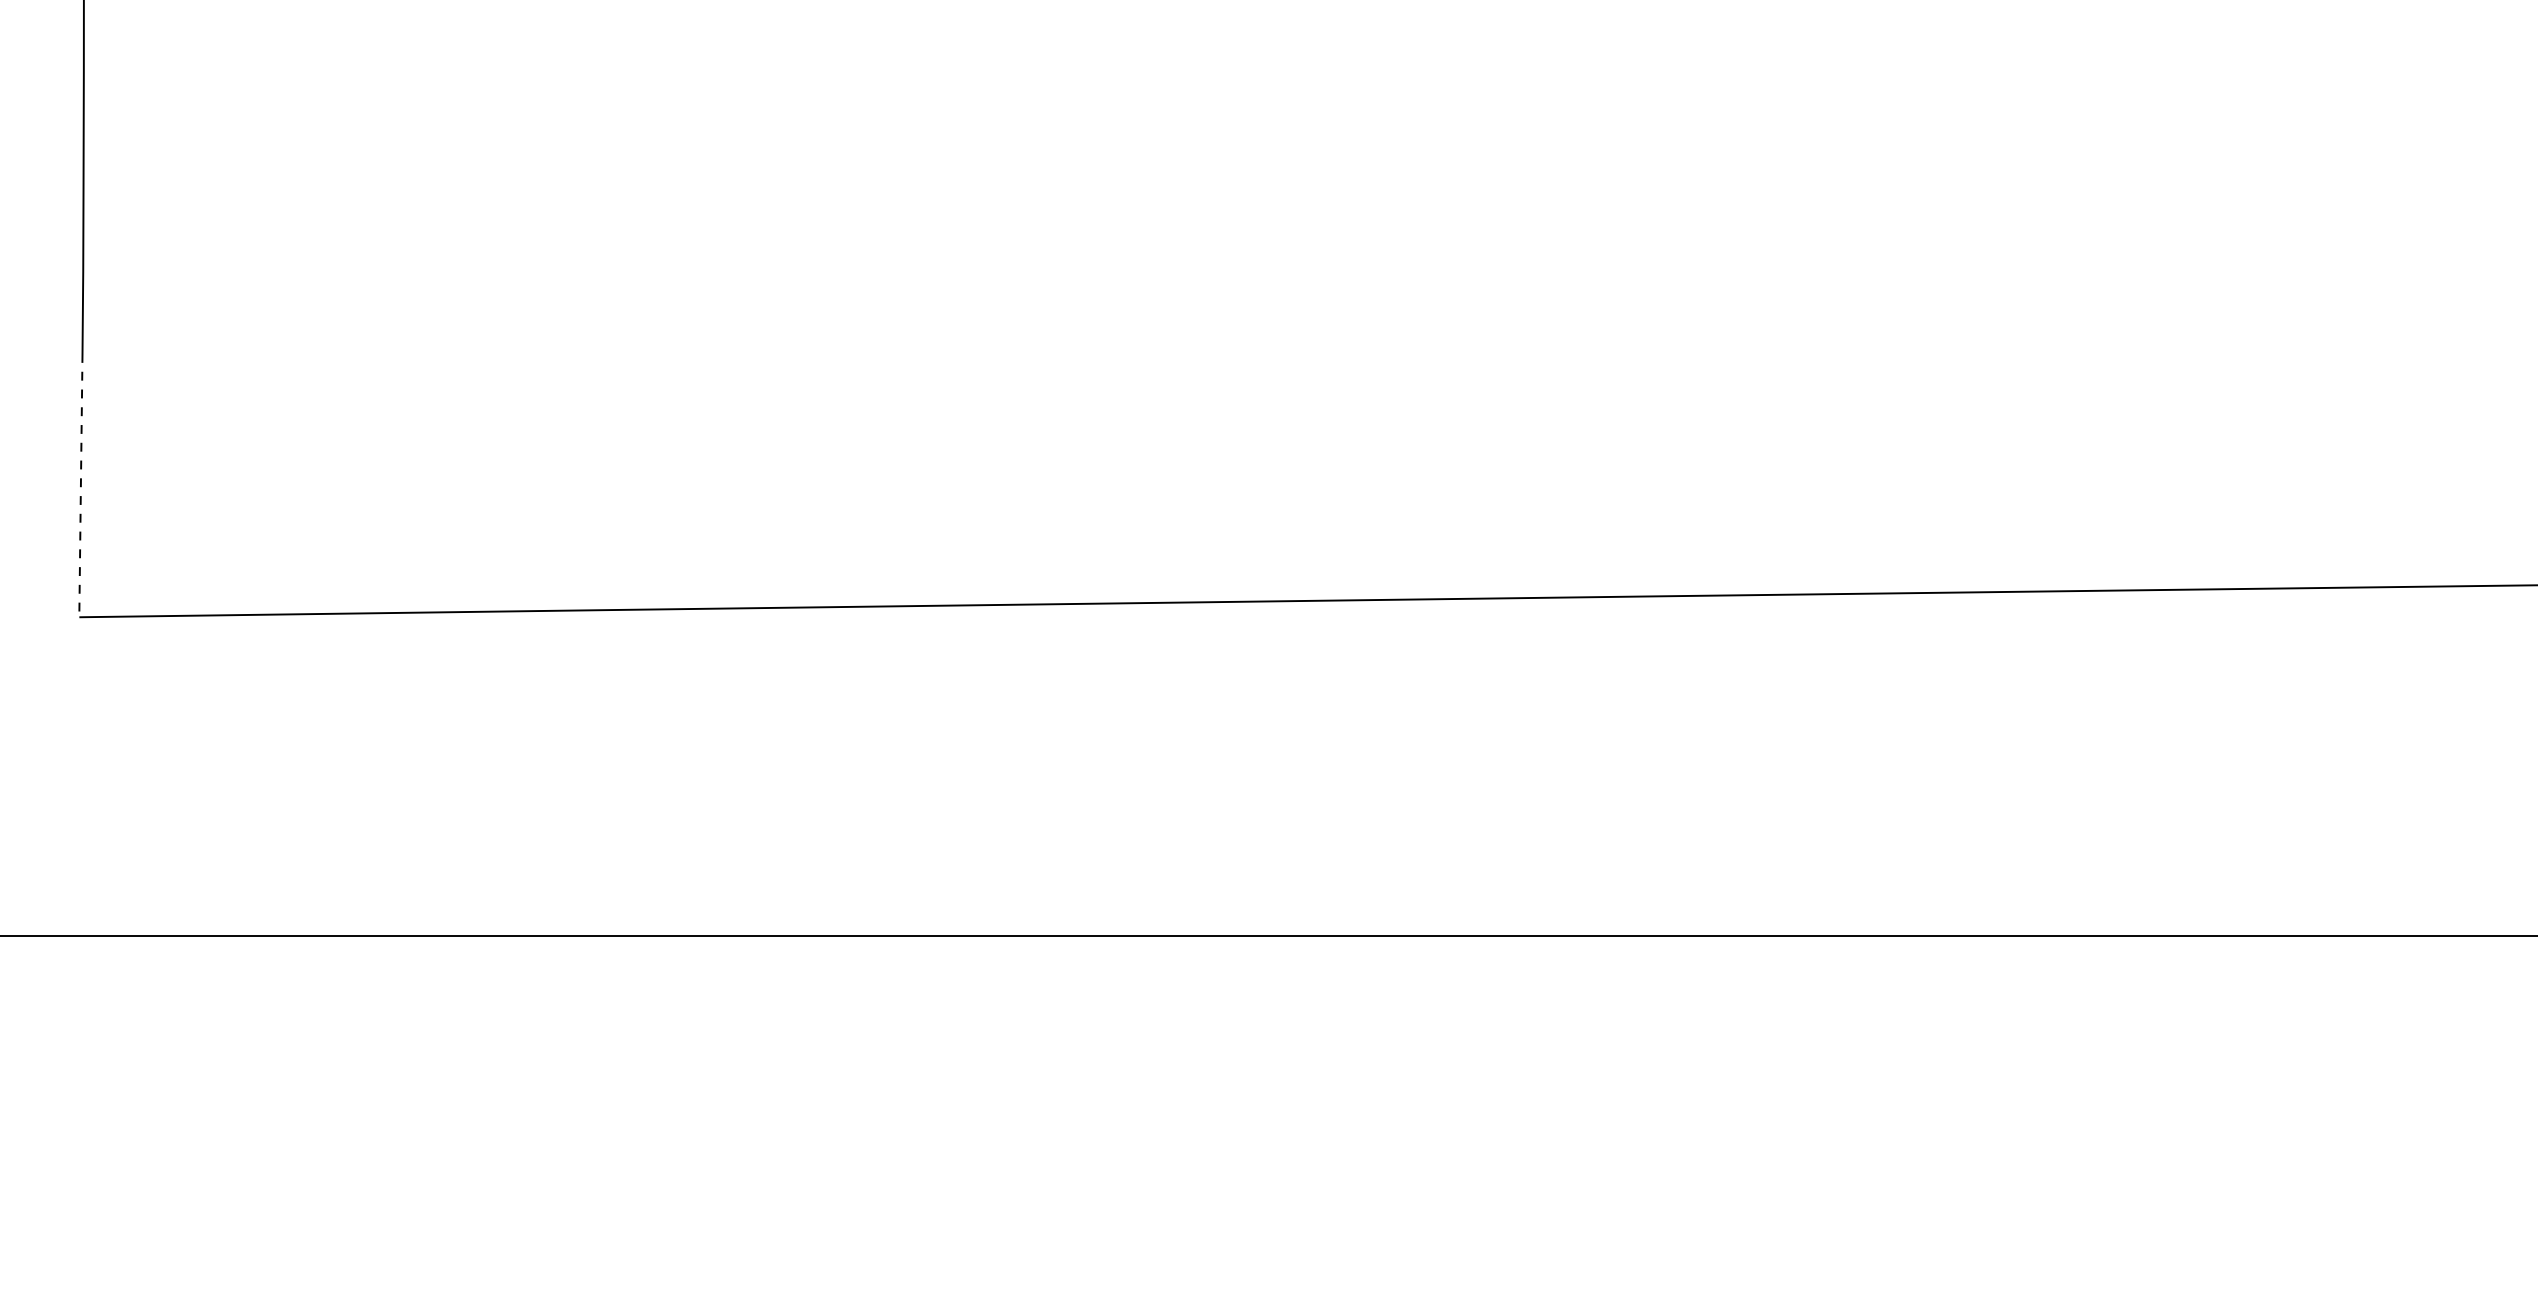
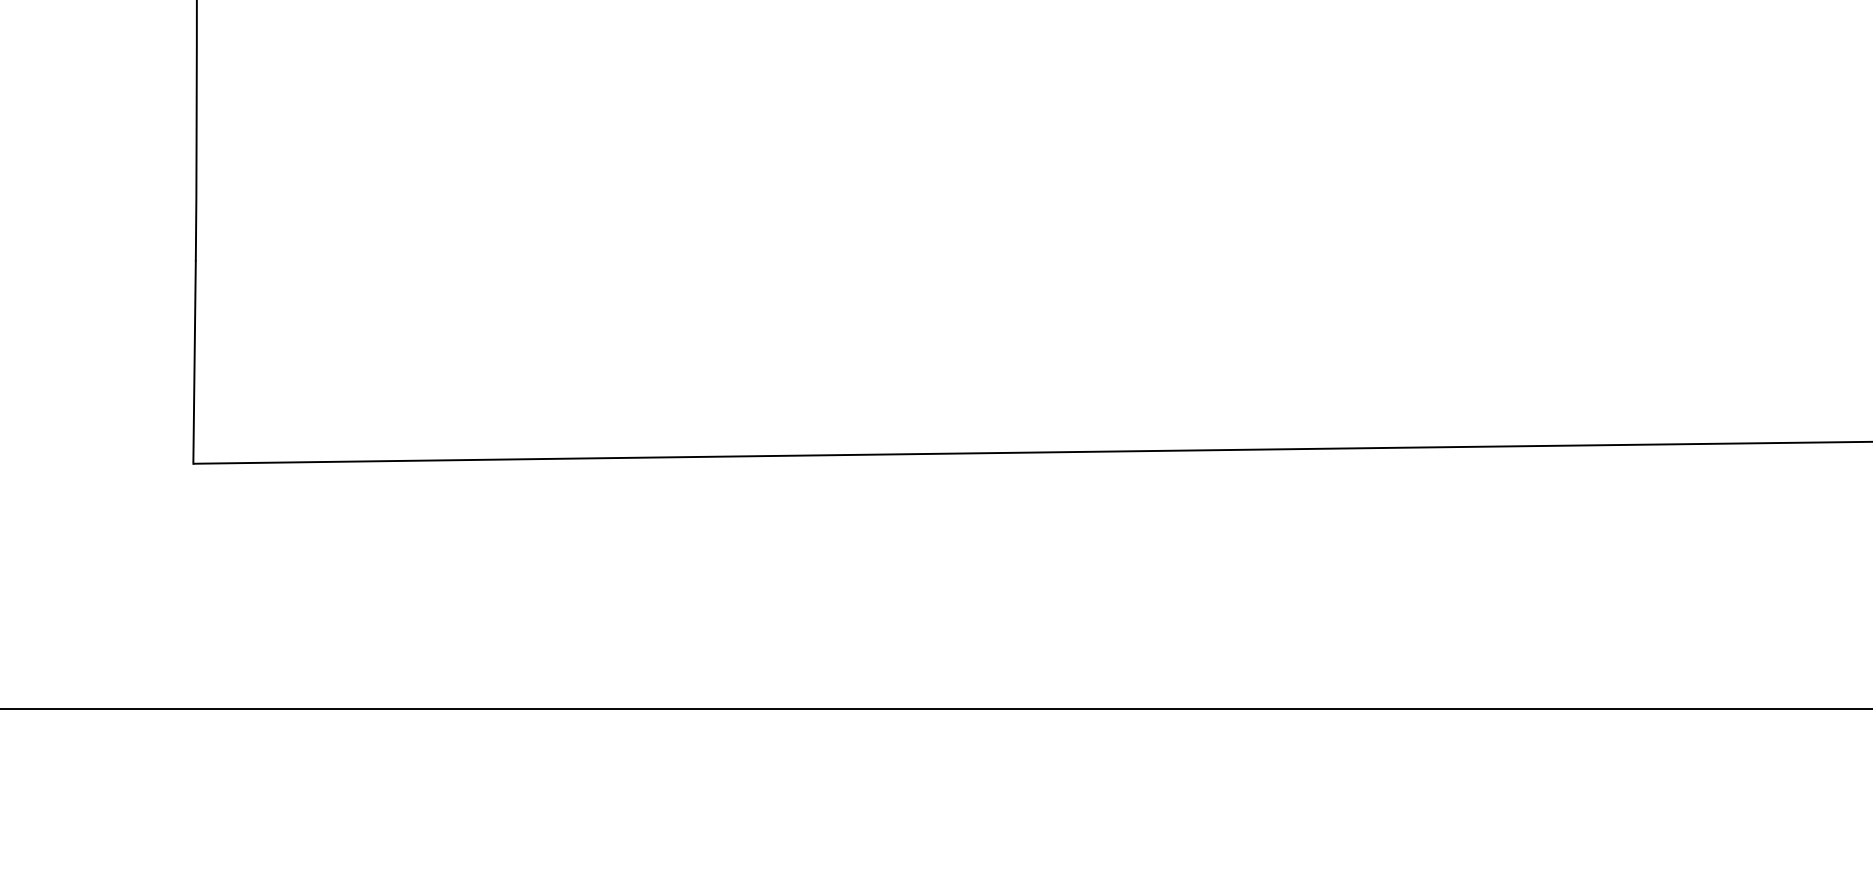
line: (80, 485) -> (194, 362), dashed -> solid

